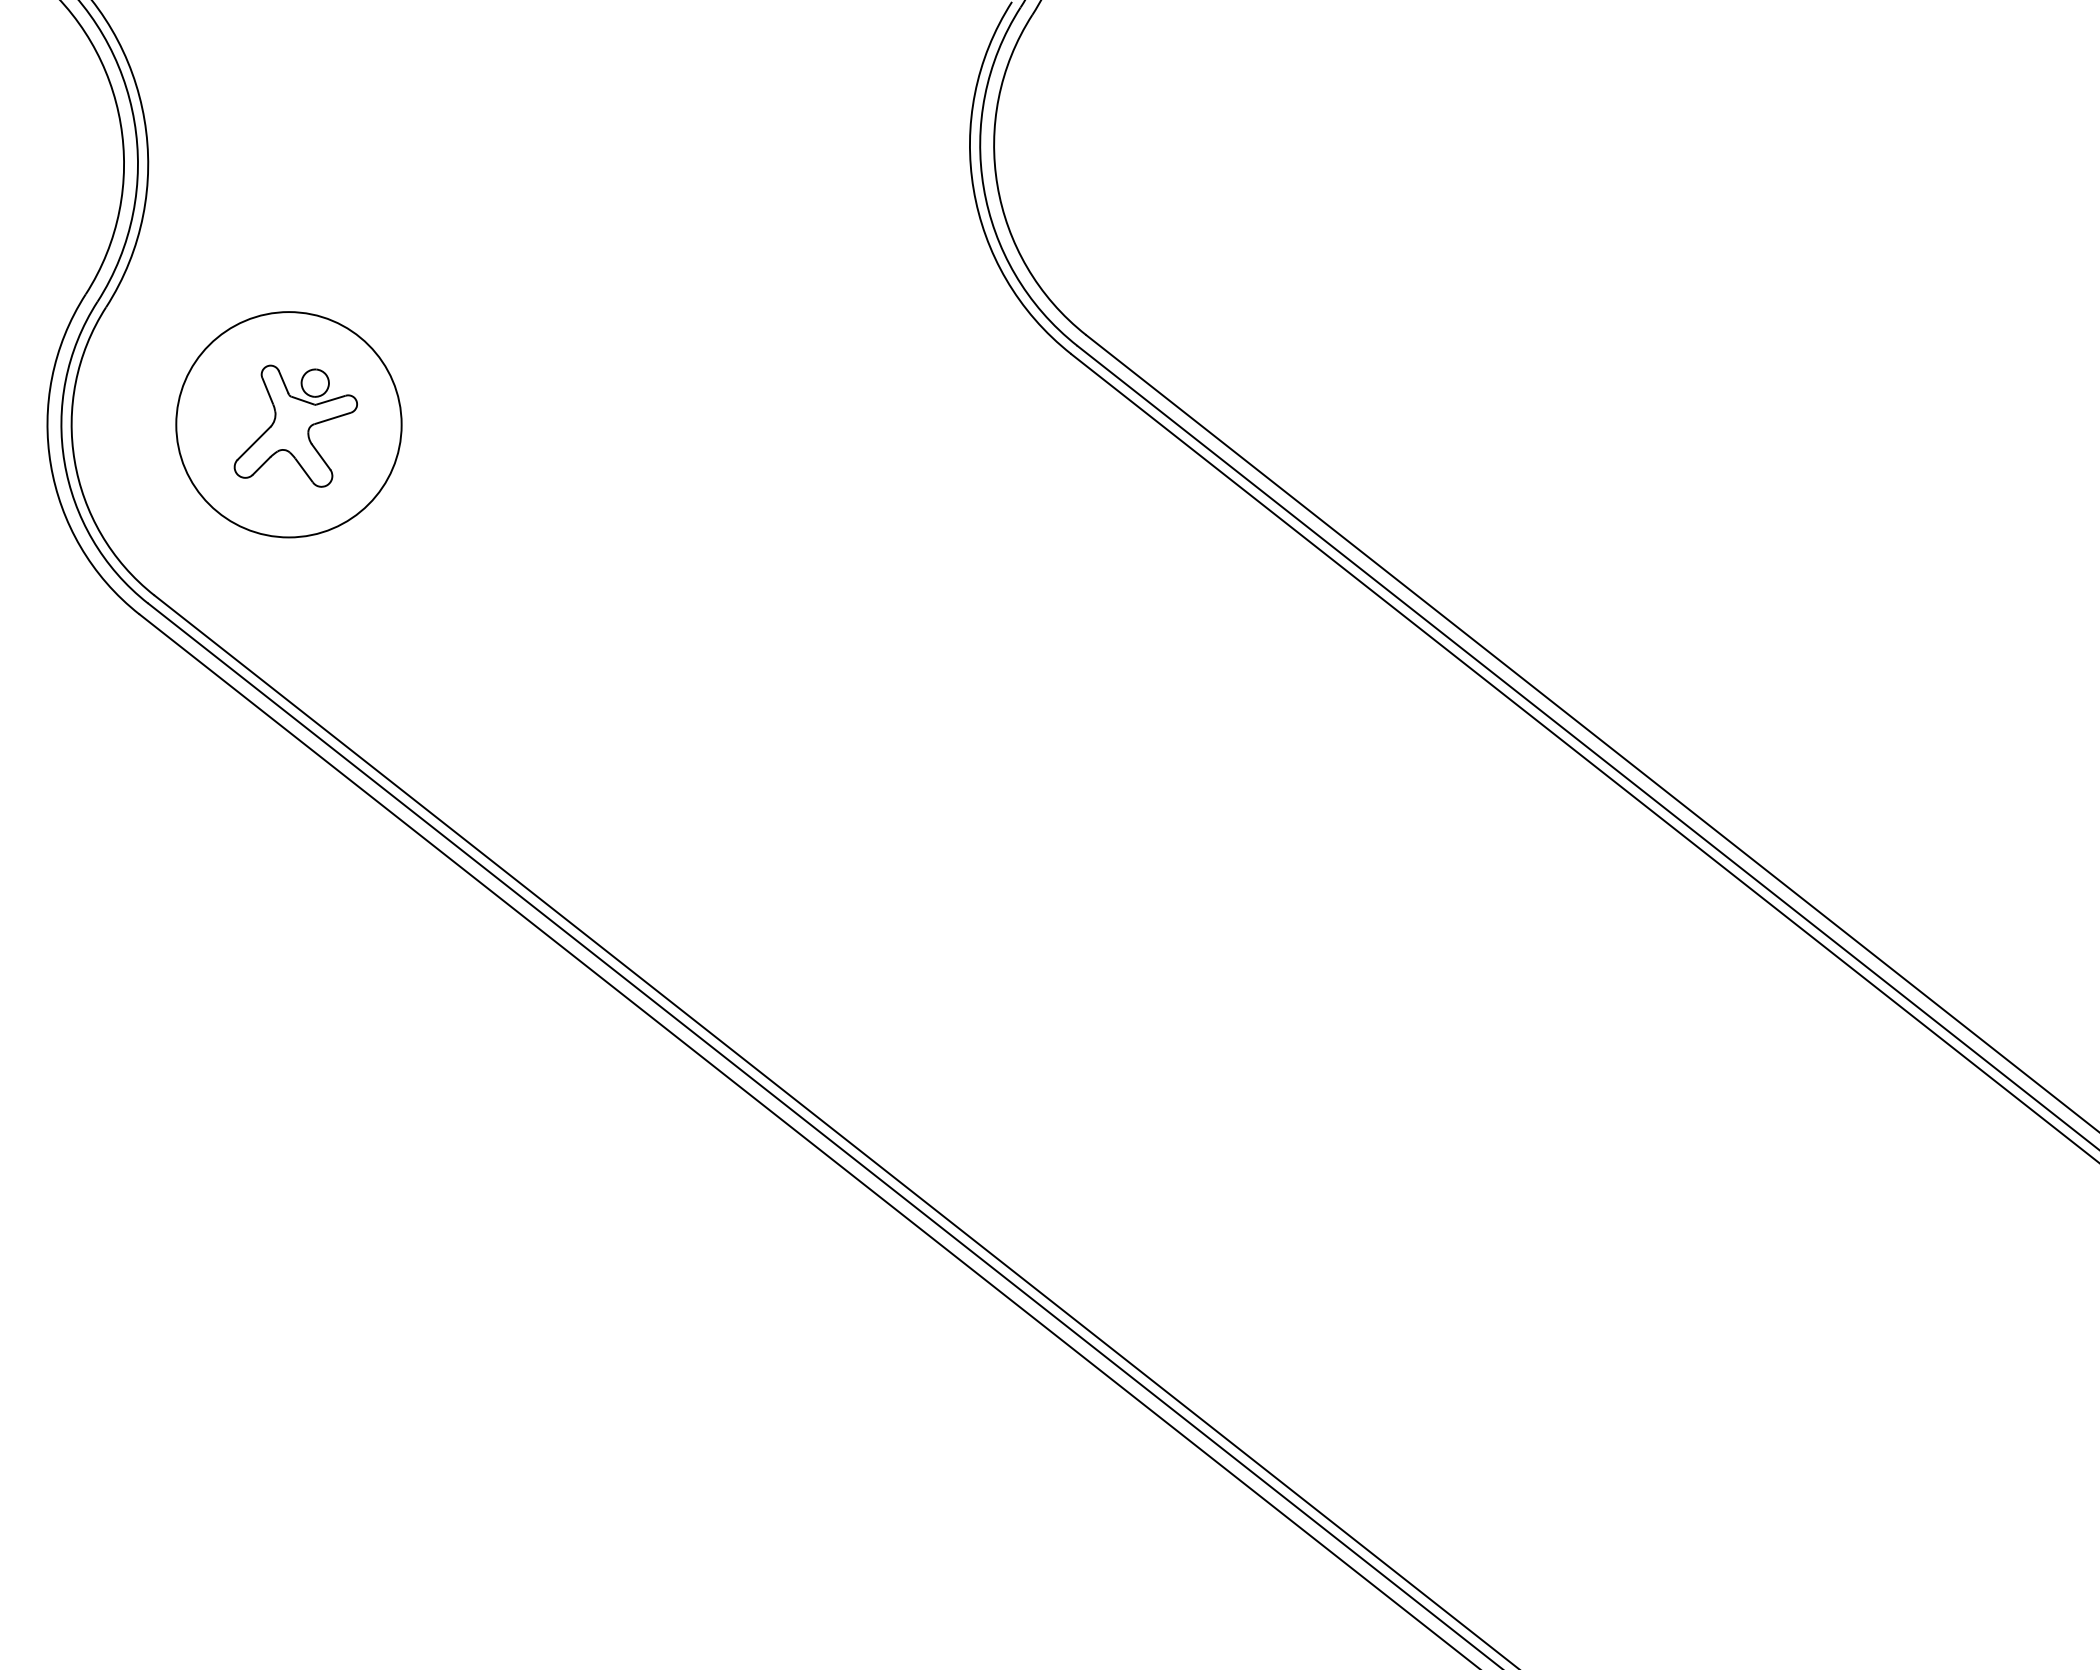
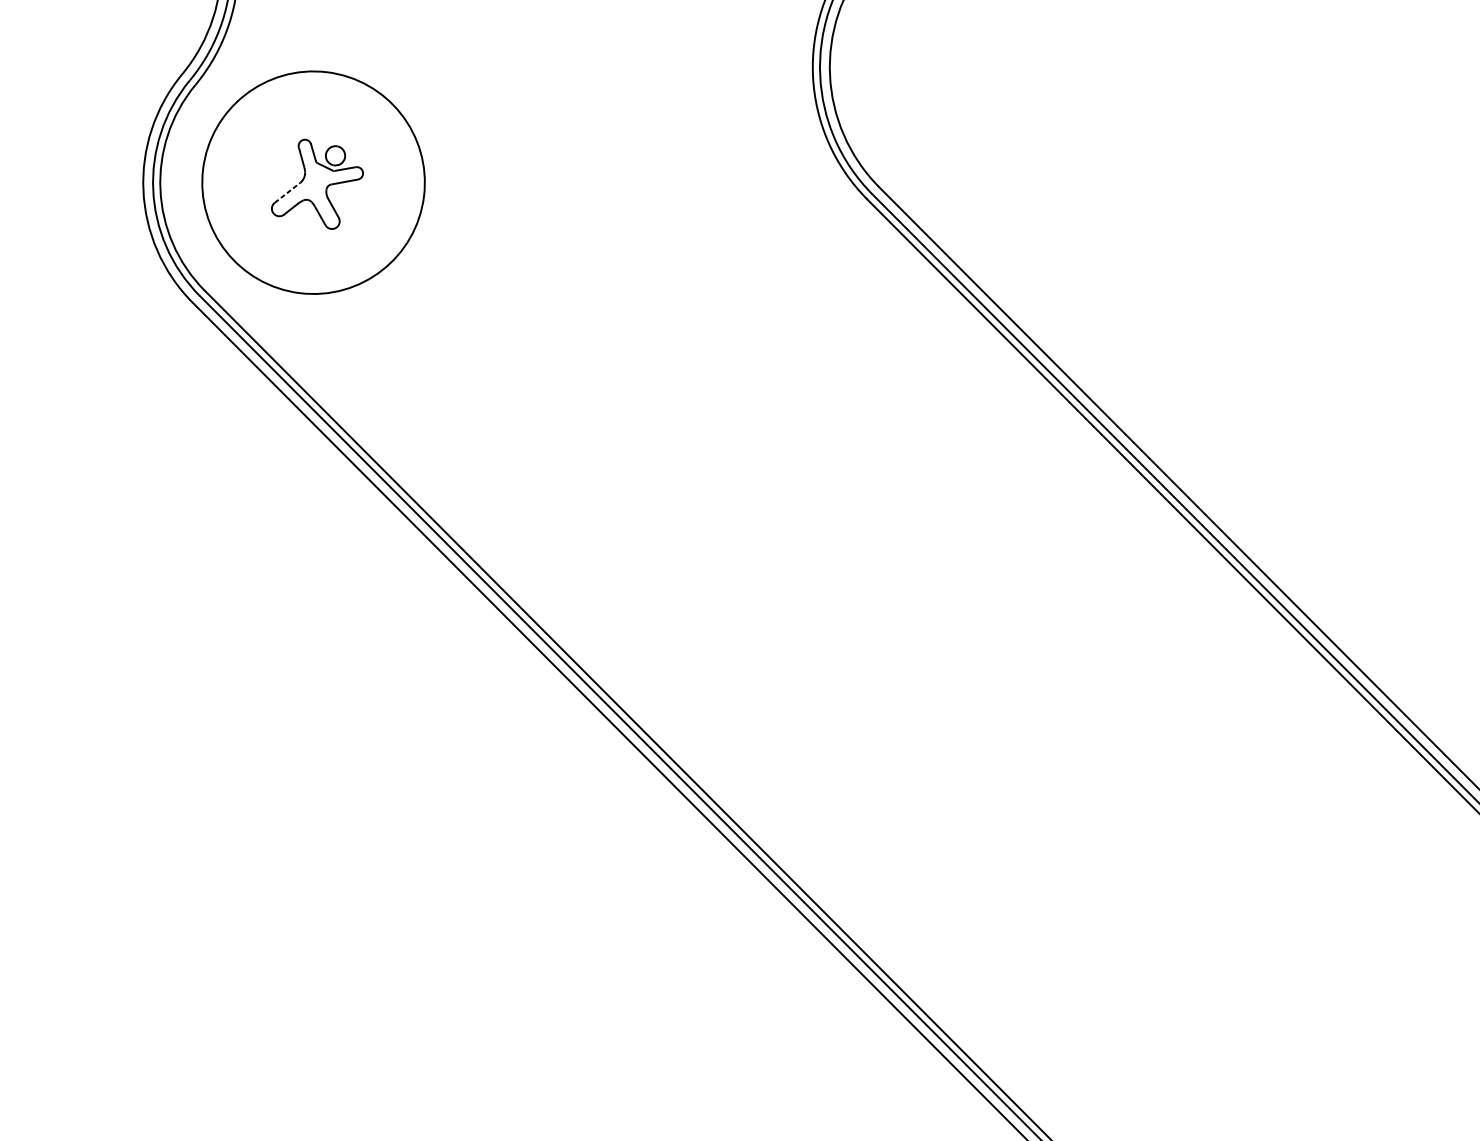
circle: (288, 424) -> (313, 182), size x1.4
line: (254, 443) -> (287, 192), solid -> dashed

